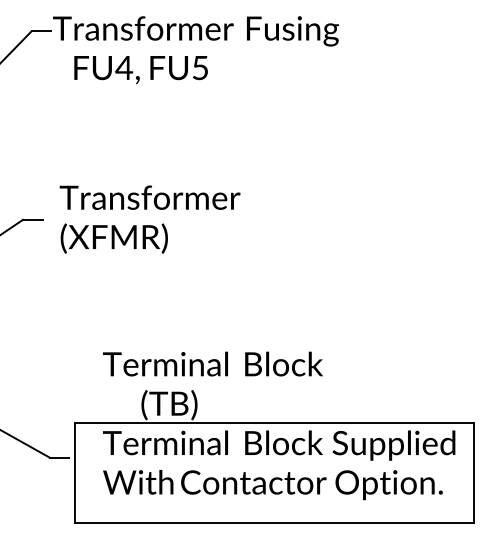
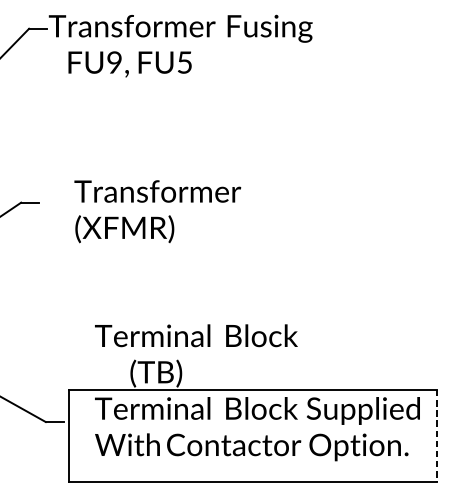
text: (124, 67) -> (114, 62), FU4, -> FU9,
text: (149, 219) -> (157, 211), moved
line: (474, 472) -> (437, 435), solid -> dashed

